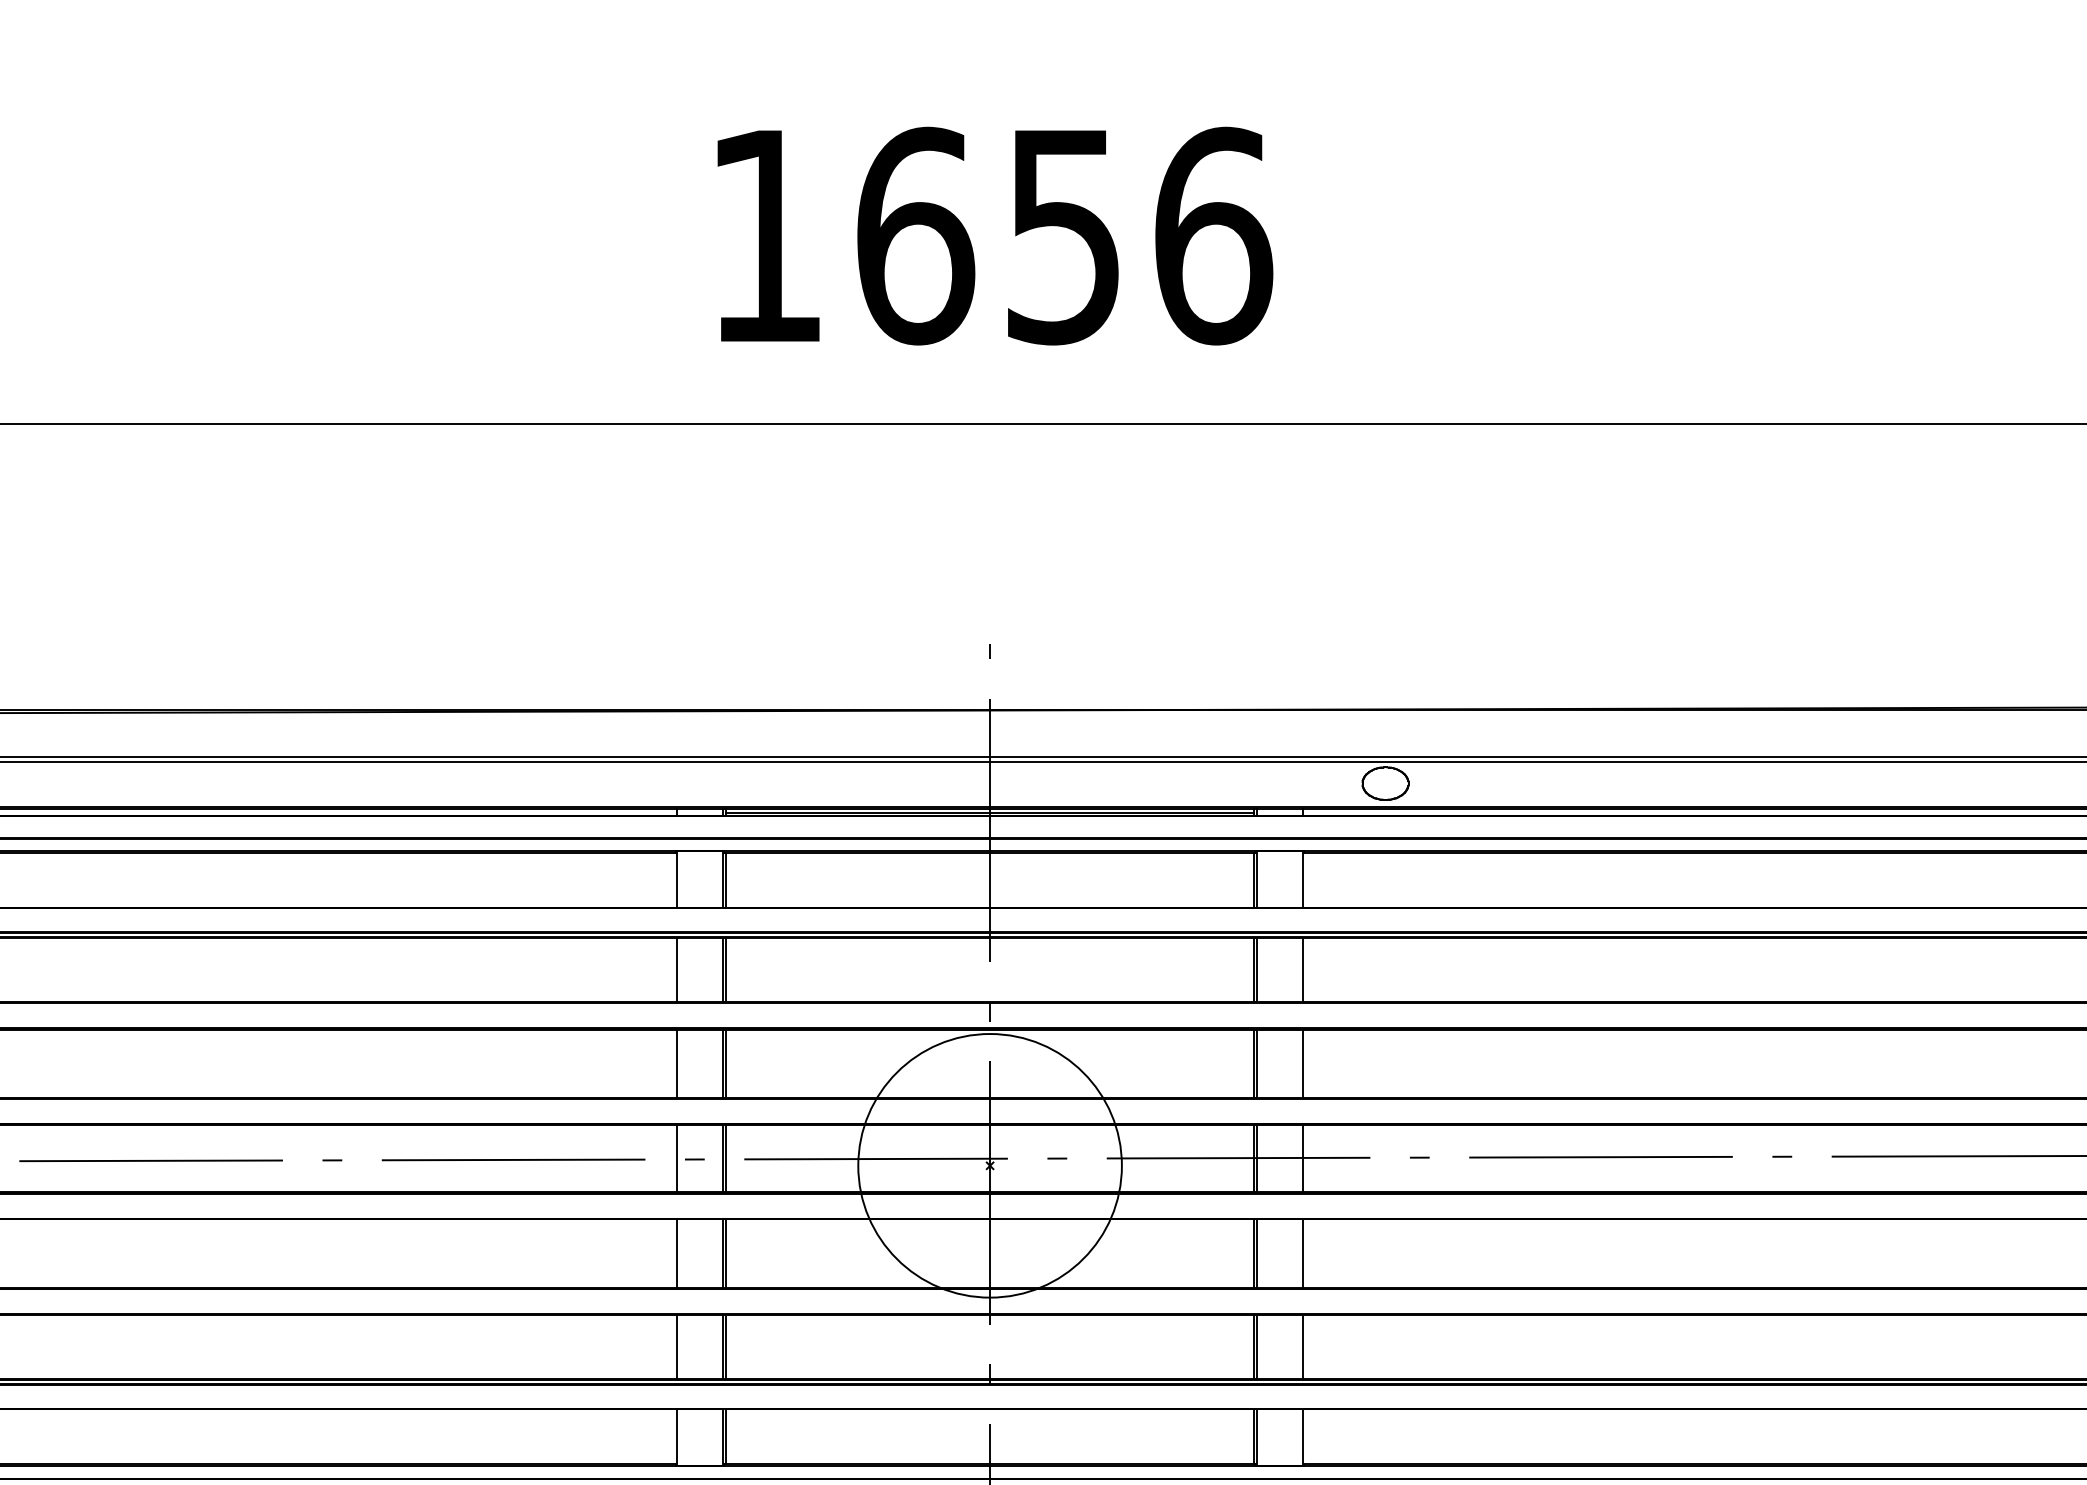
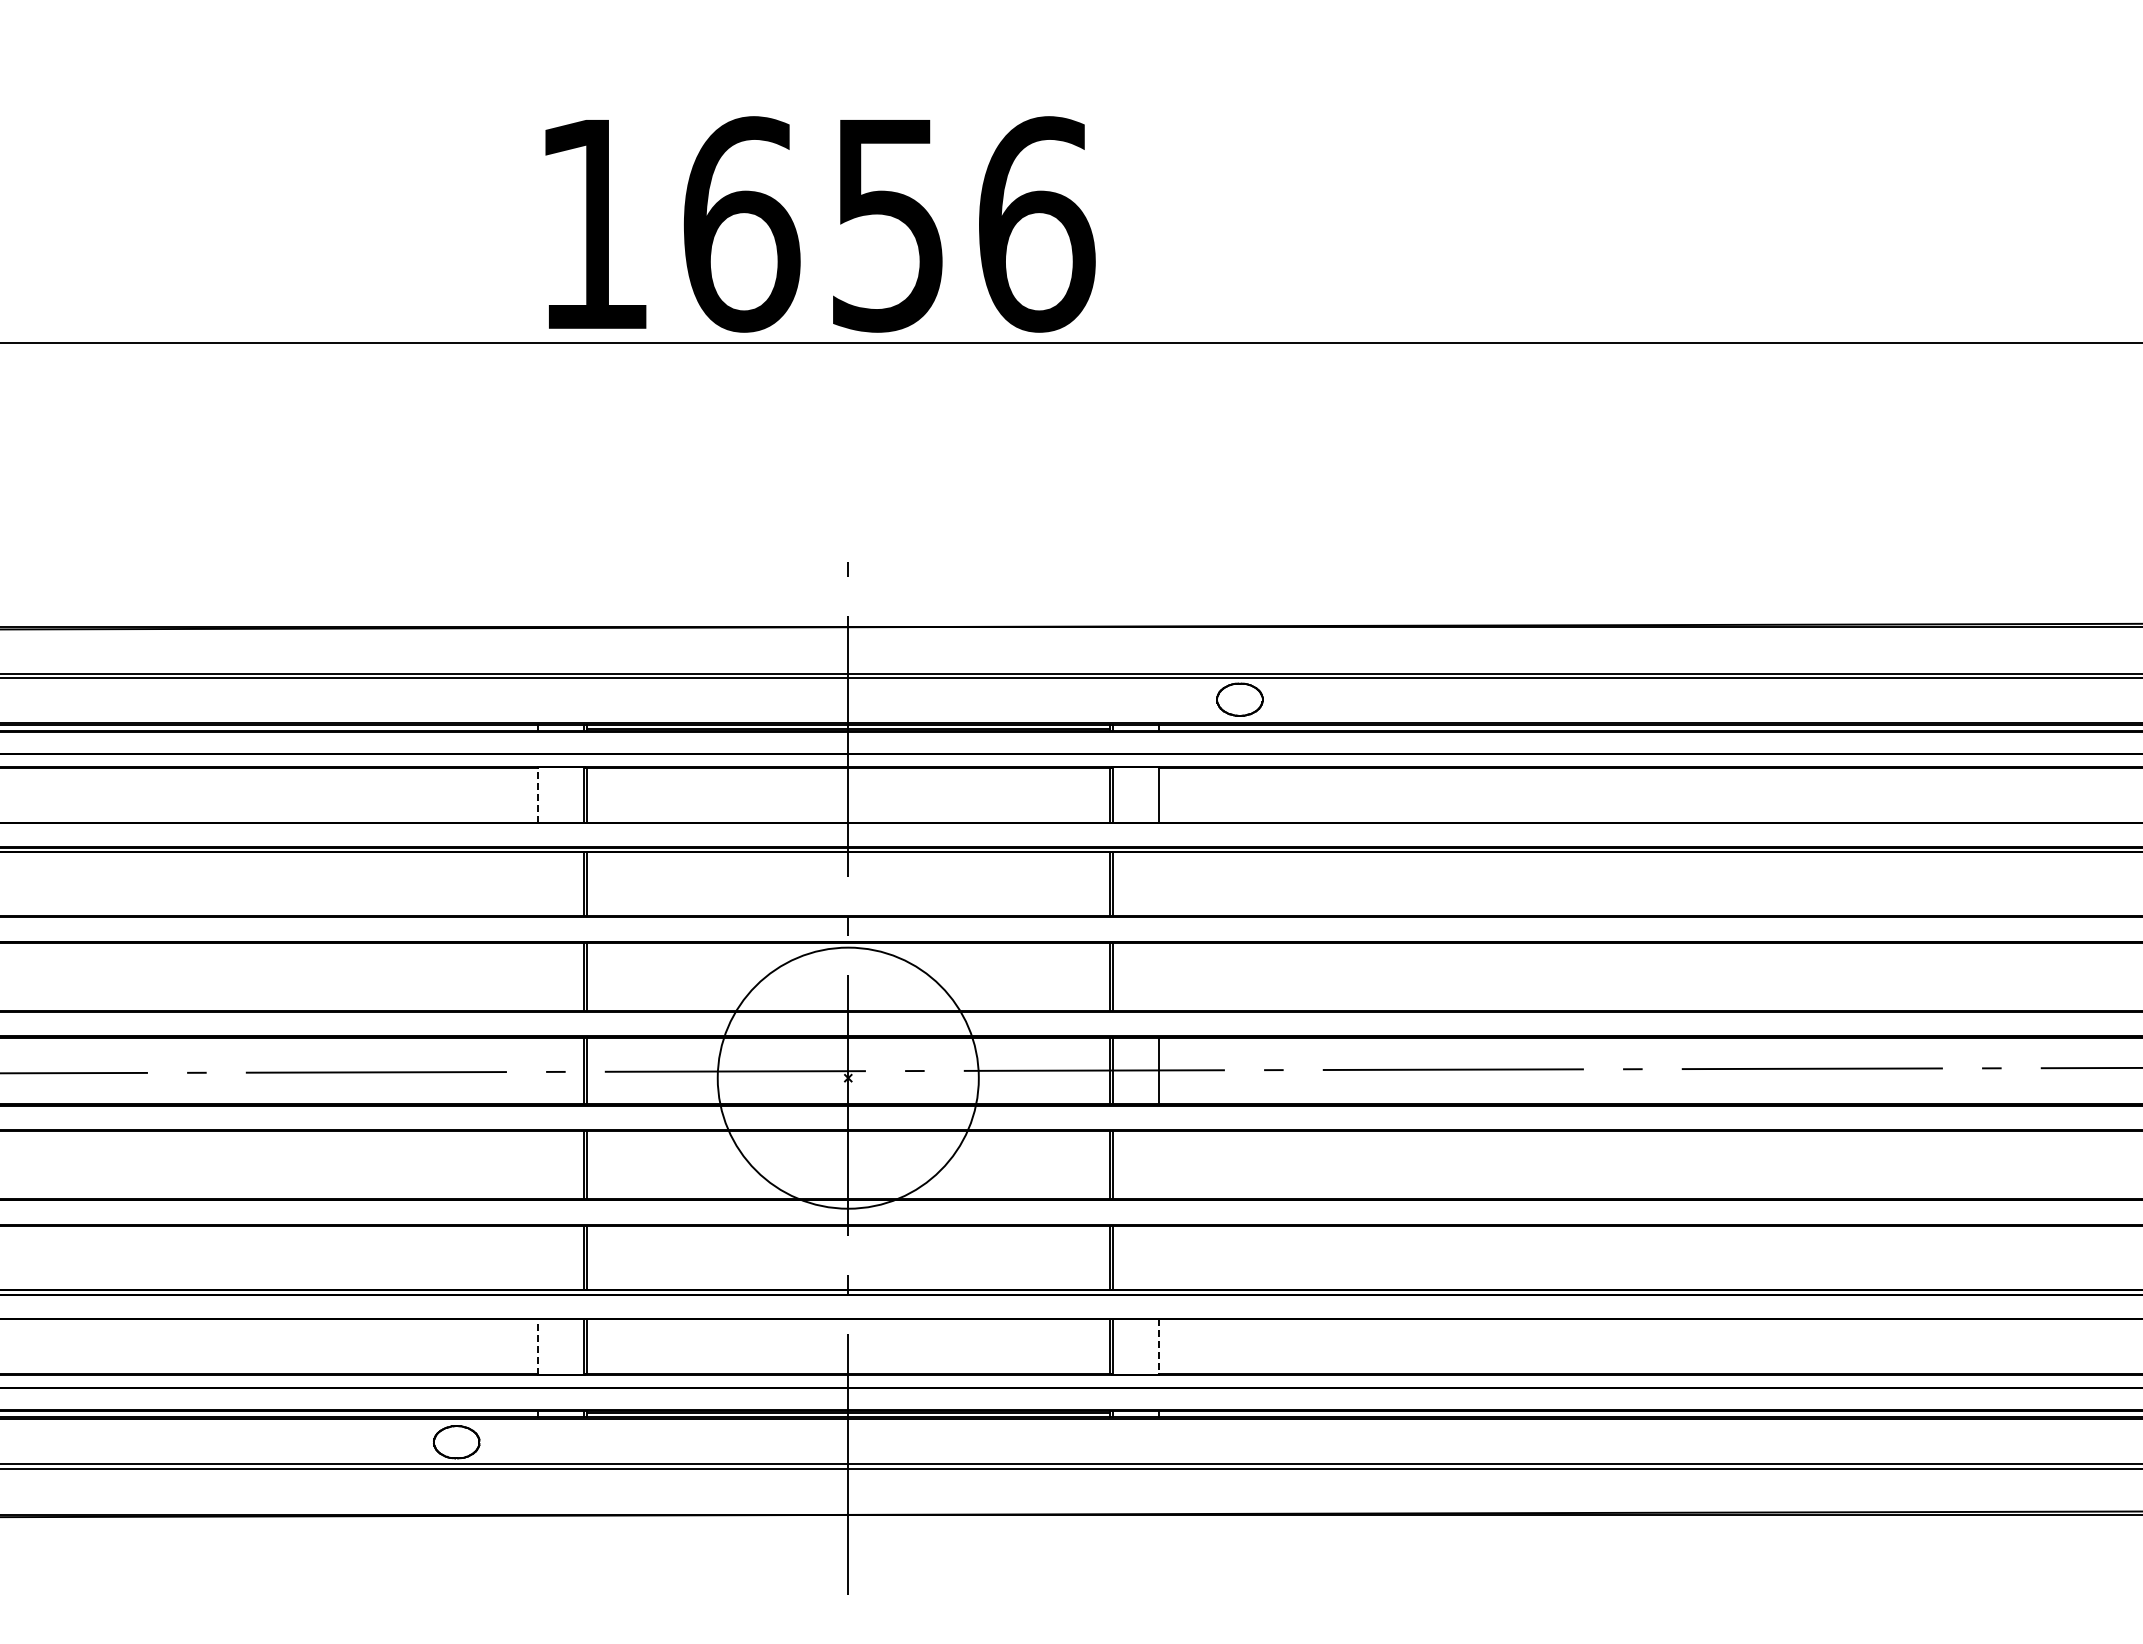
text: (995, 236) -> (820, 224), moved
line: (677, 879) -> (538, 794), solid -> dashed
line: (677, 970) -> (538, 884), removed
line: (1303, 970) -> (1158, 884), removed
line: (677, 1063) -> (538, 976), removed
line: (1303, 1063) -> (1158, 976), removed
line: (677, 1158) -> (538, 1070), removed
line: (677, 1252) -> (538, 1164), removed
line: (1303, 1252) -> (1158, 1164), removed
line: (677, 1346) -> (538, 1257), removed
line: (1303, 1346) -> (1158, 1257), removed
line: (677, 1436) -> (538, 1346), solid -> dashed
line: (1303, 1437) -> (1158, 1347), solid -> dashed

